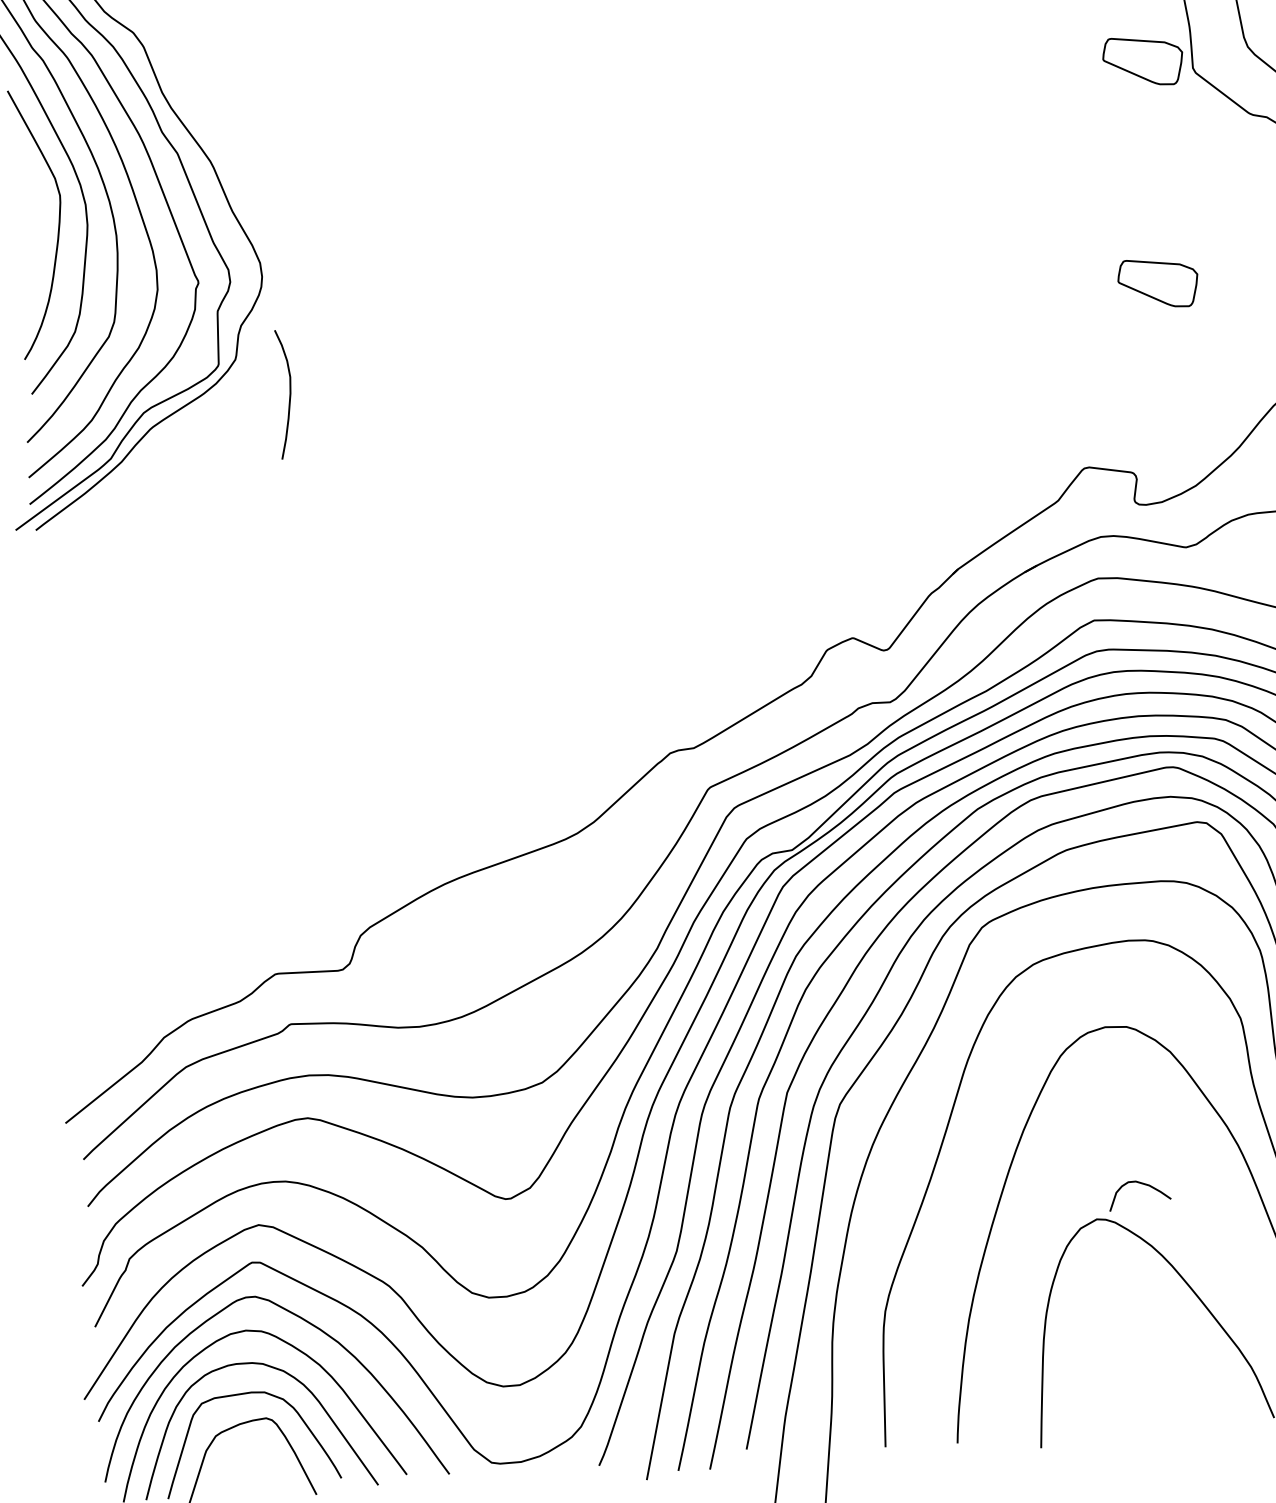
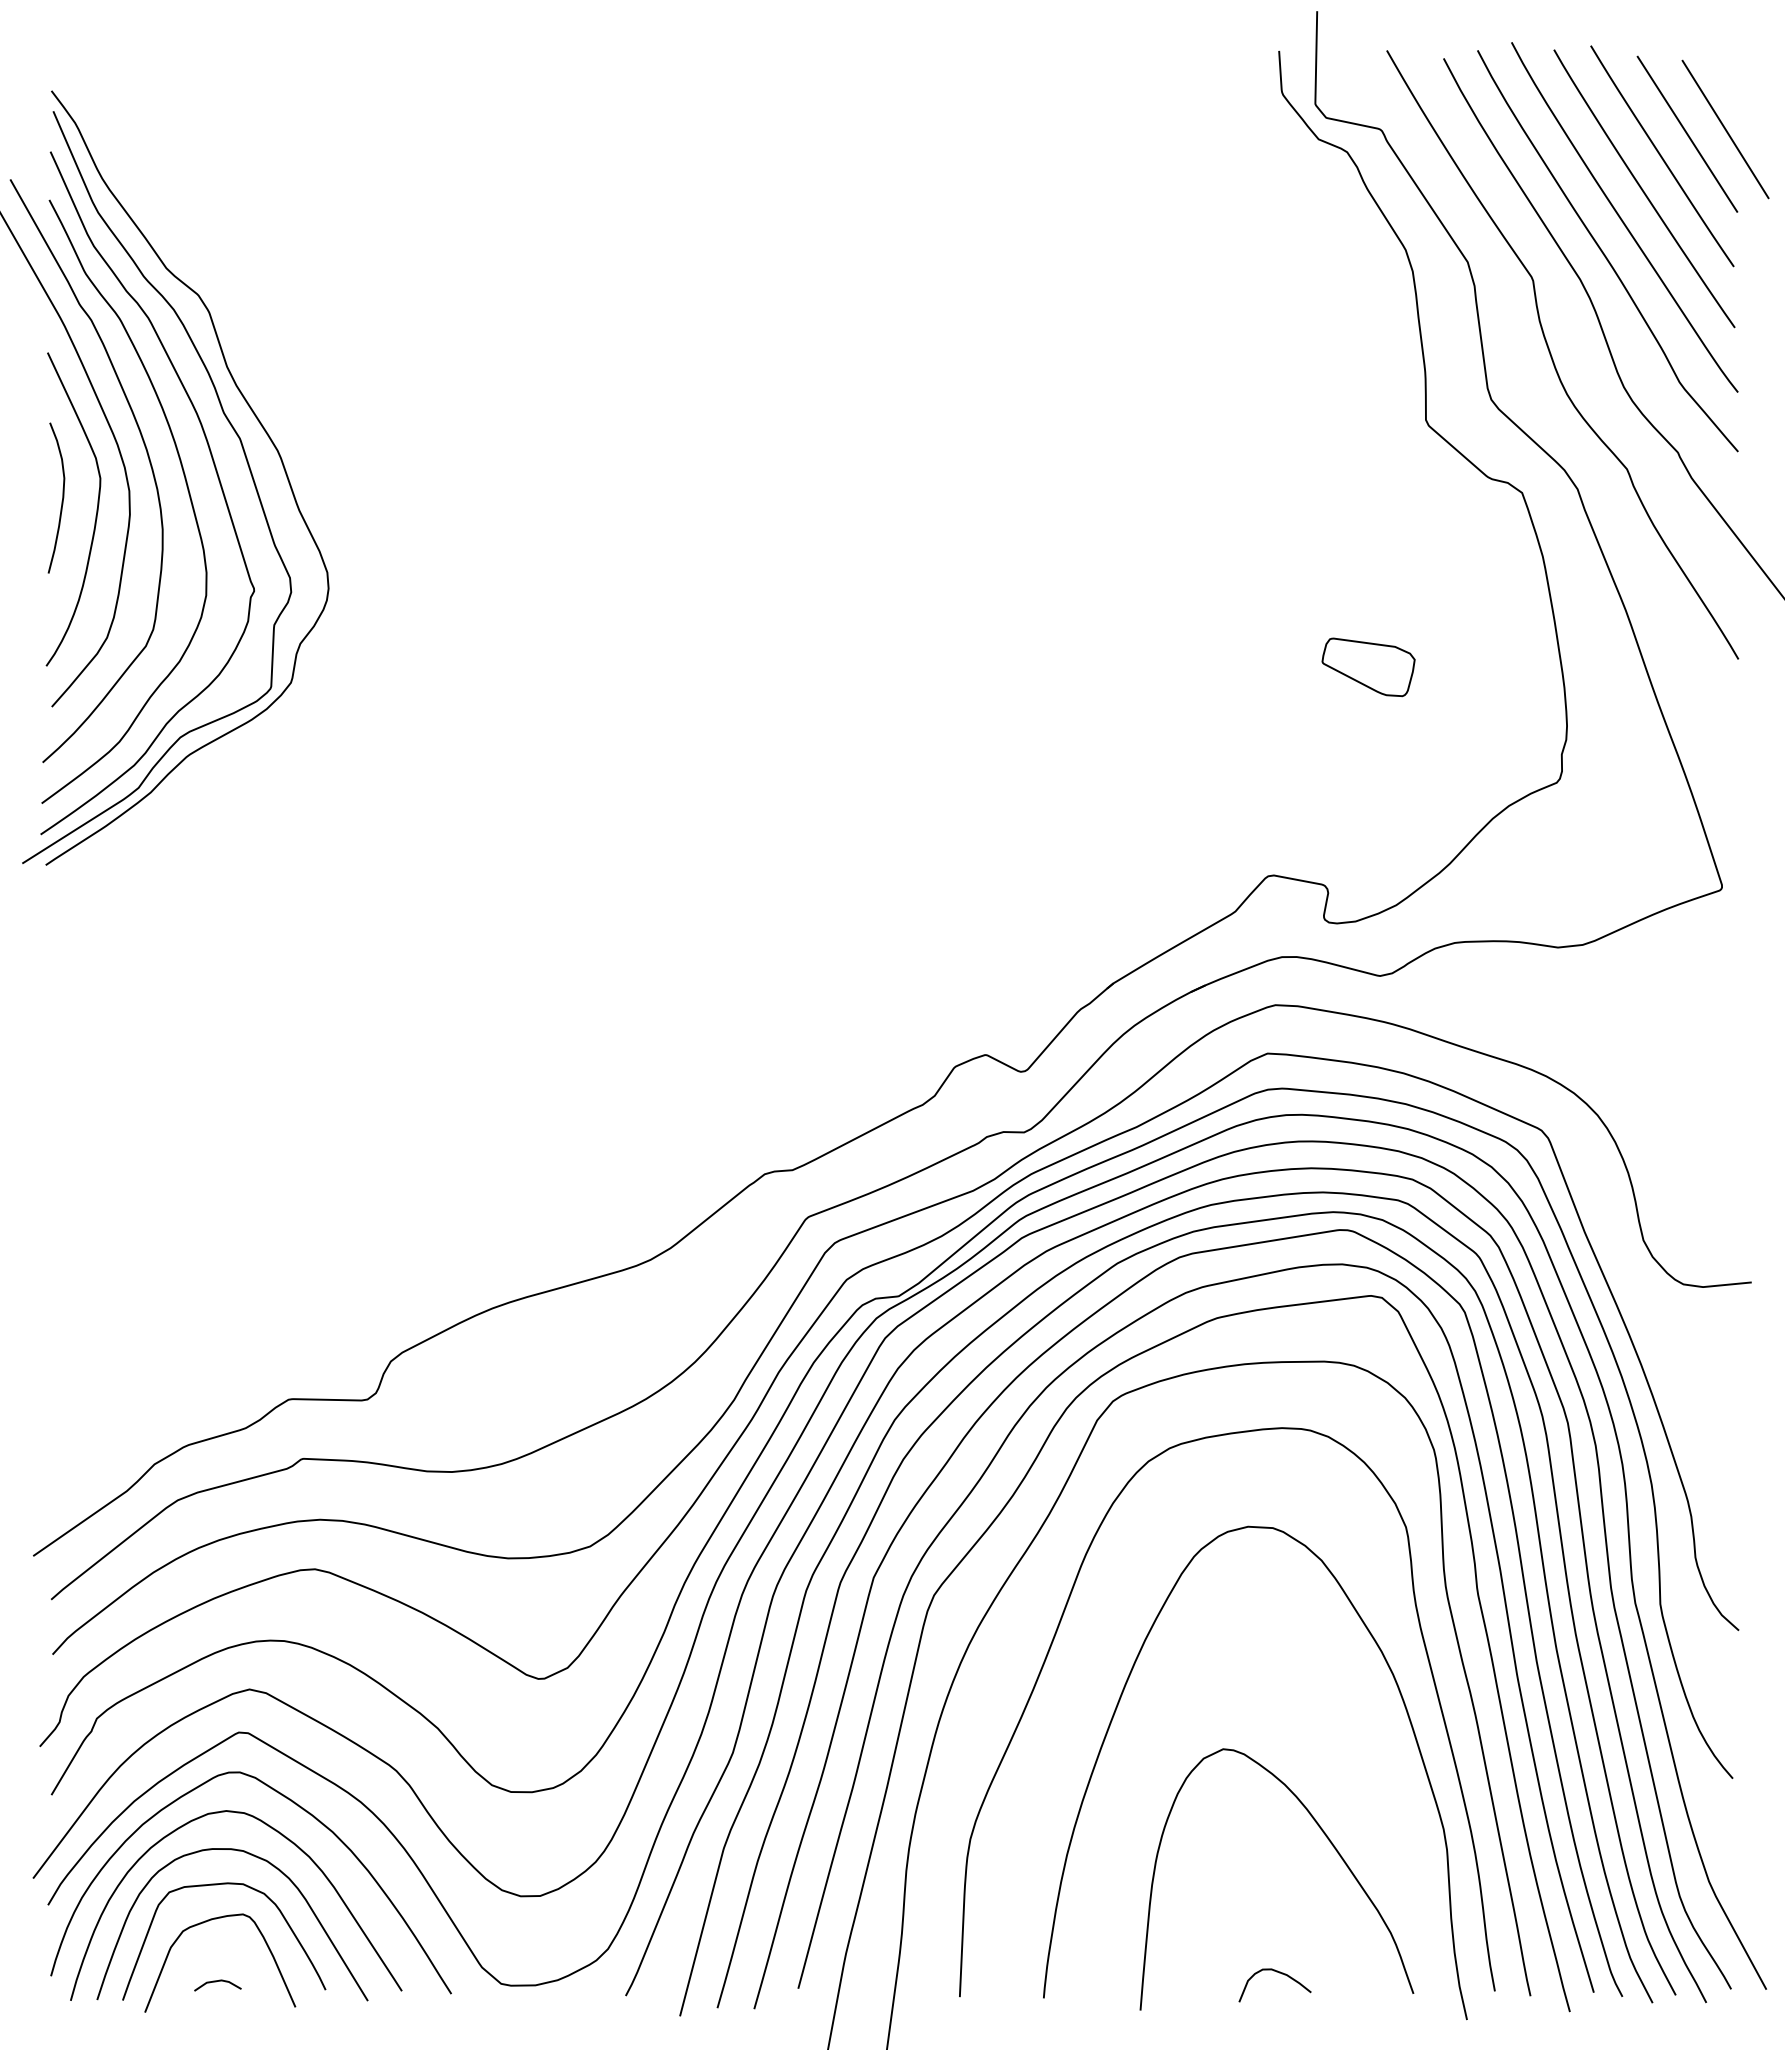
part: (1143, 61) -> (1368, 408), removed
curve: (289, 393) -> (62, 497), moved
curve: (1142, 1184) -> (1279, 1973), moved
line: (247, 1478) -> (216, 1982), added

